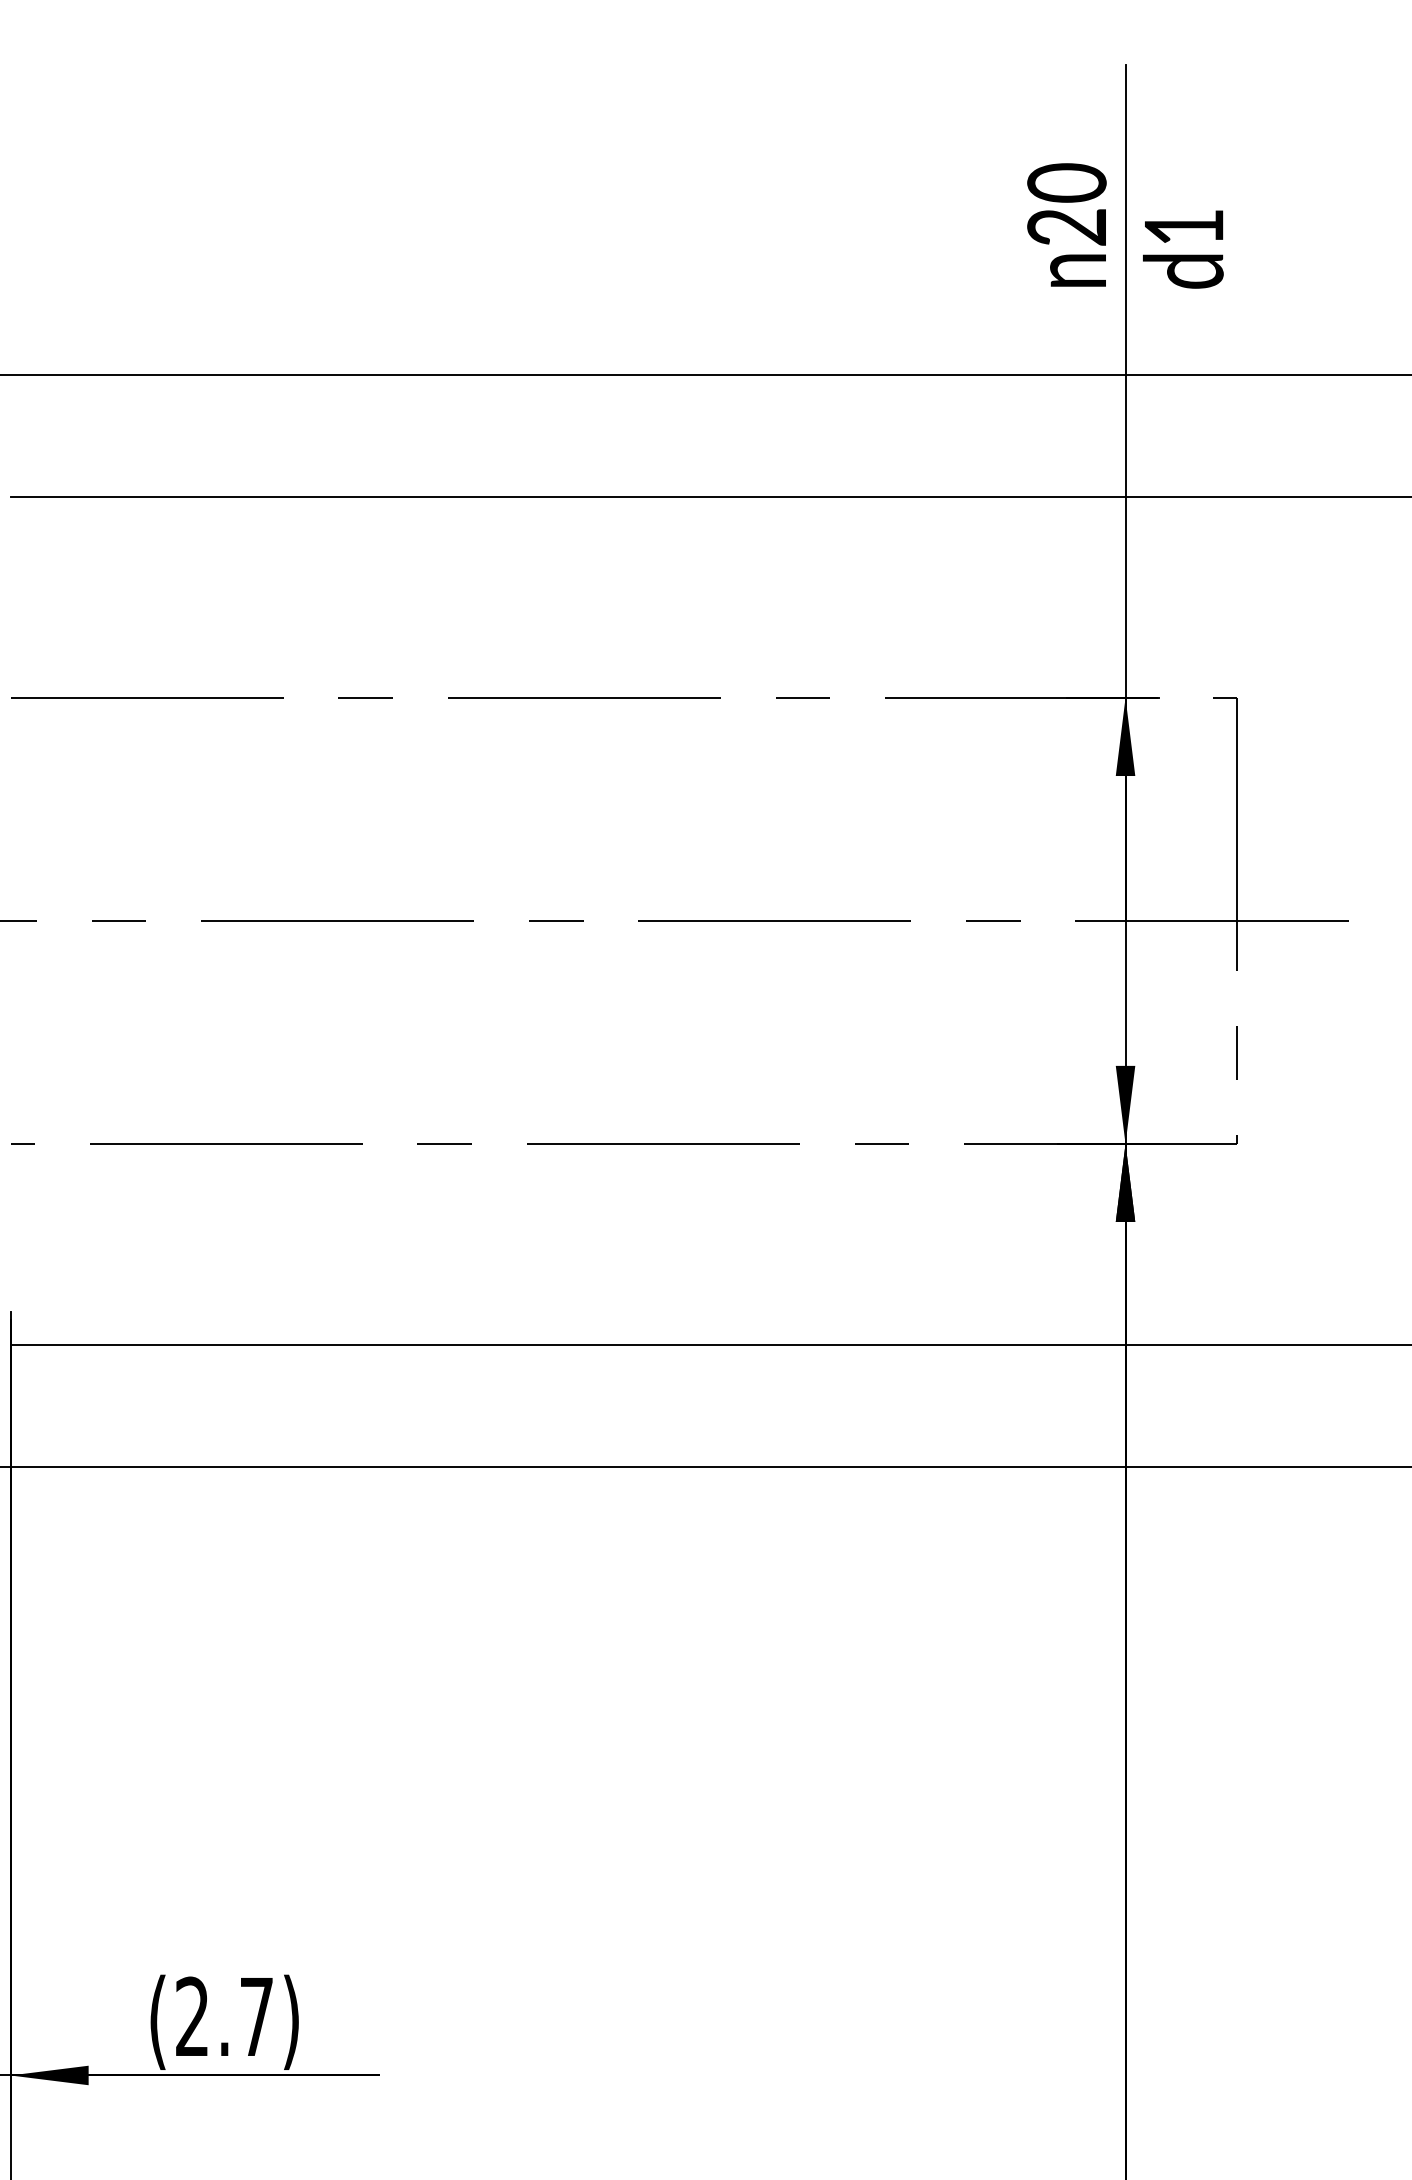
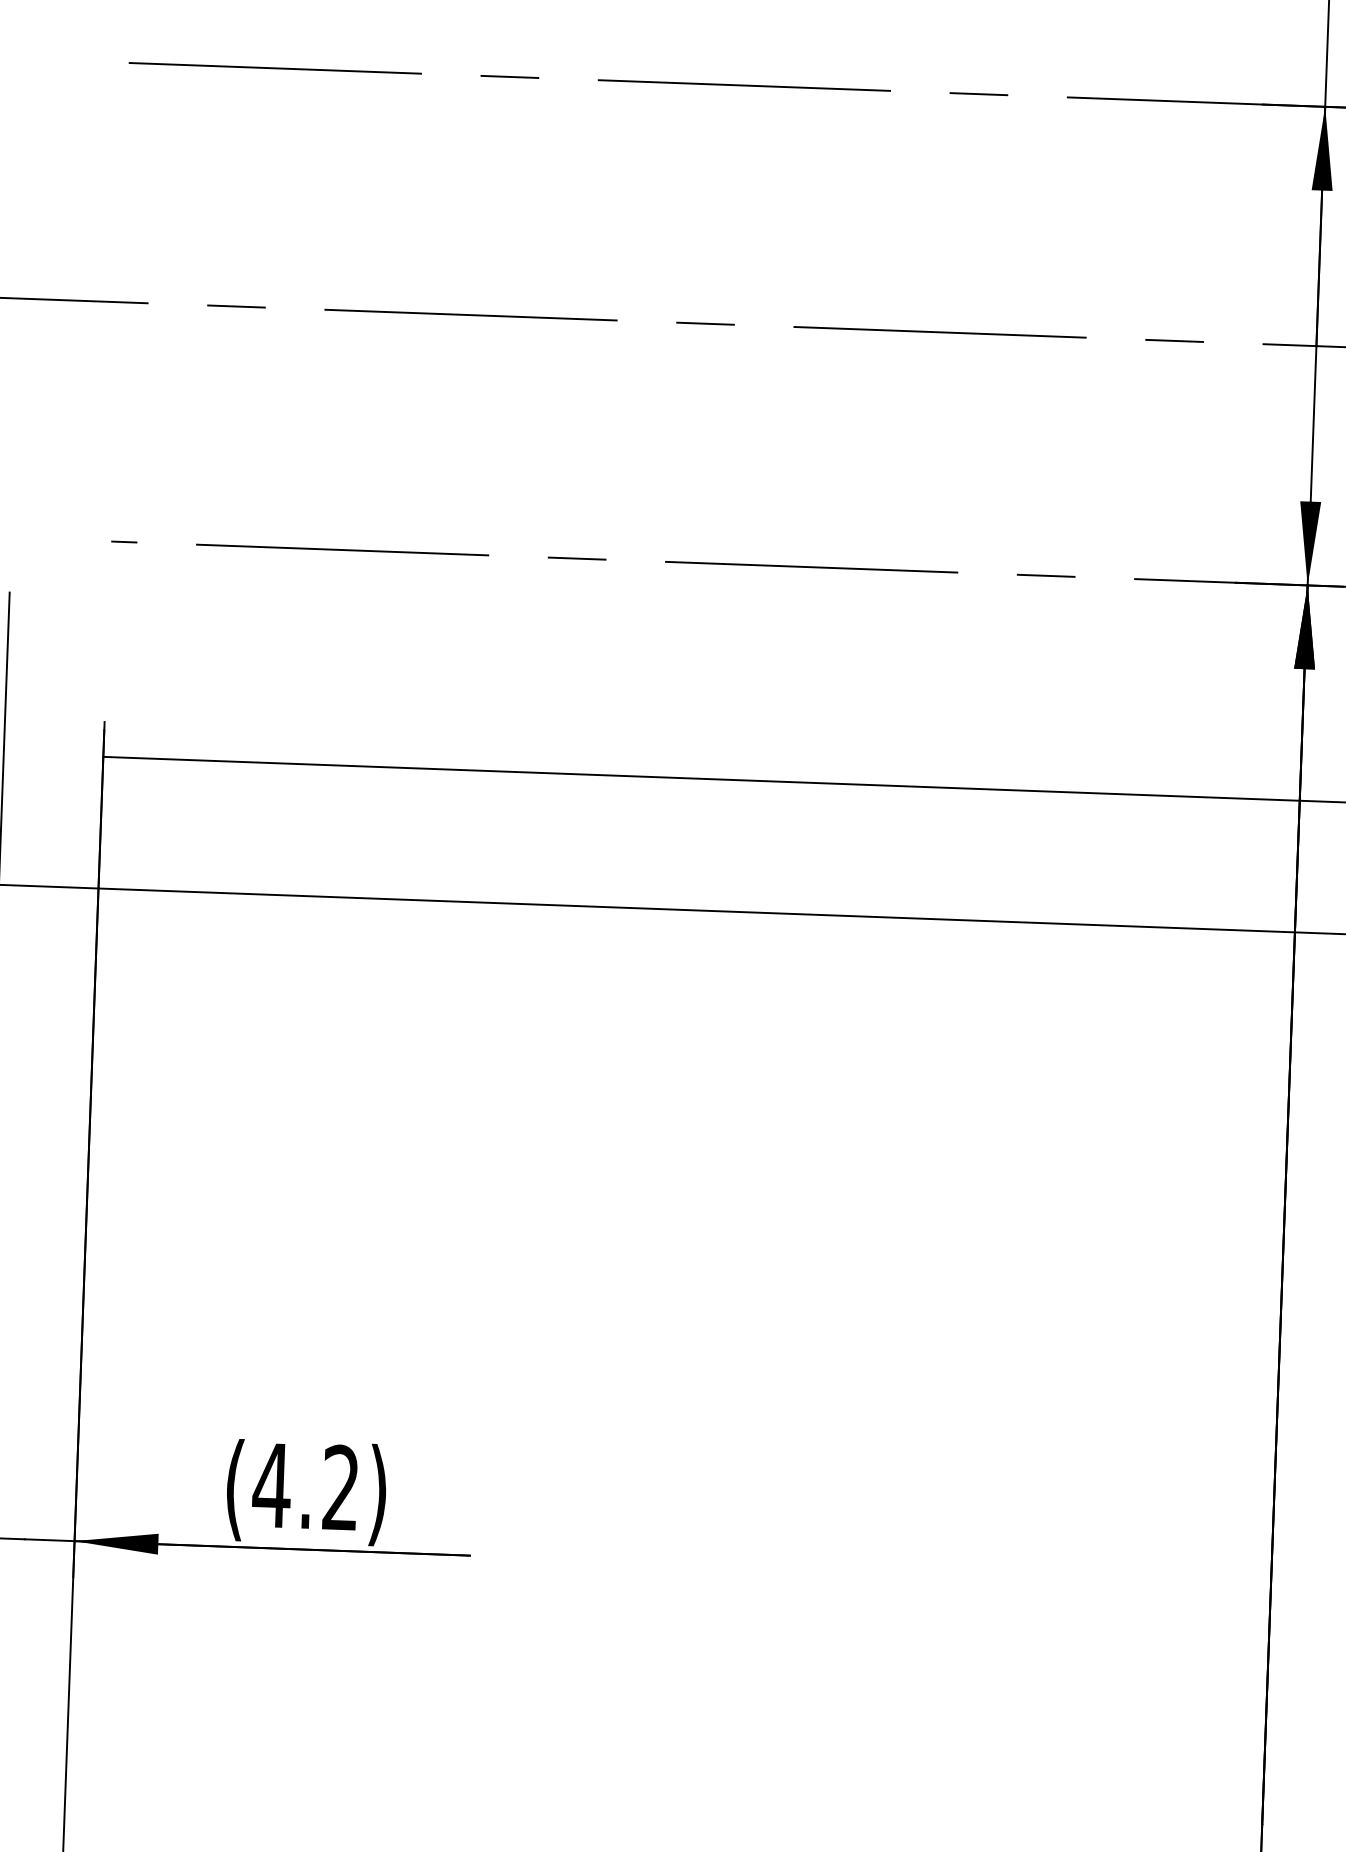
text: (223, 2015) -> (305, 1485), (2.7) -> (4.2)

